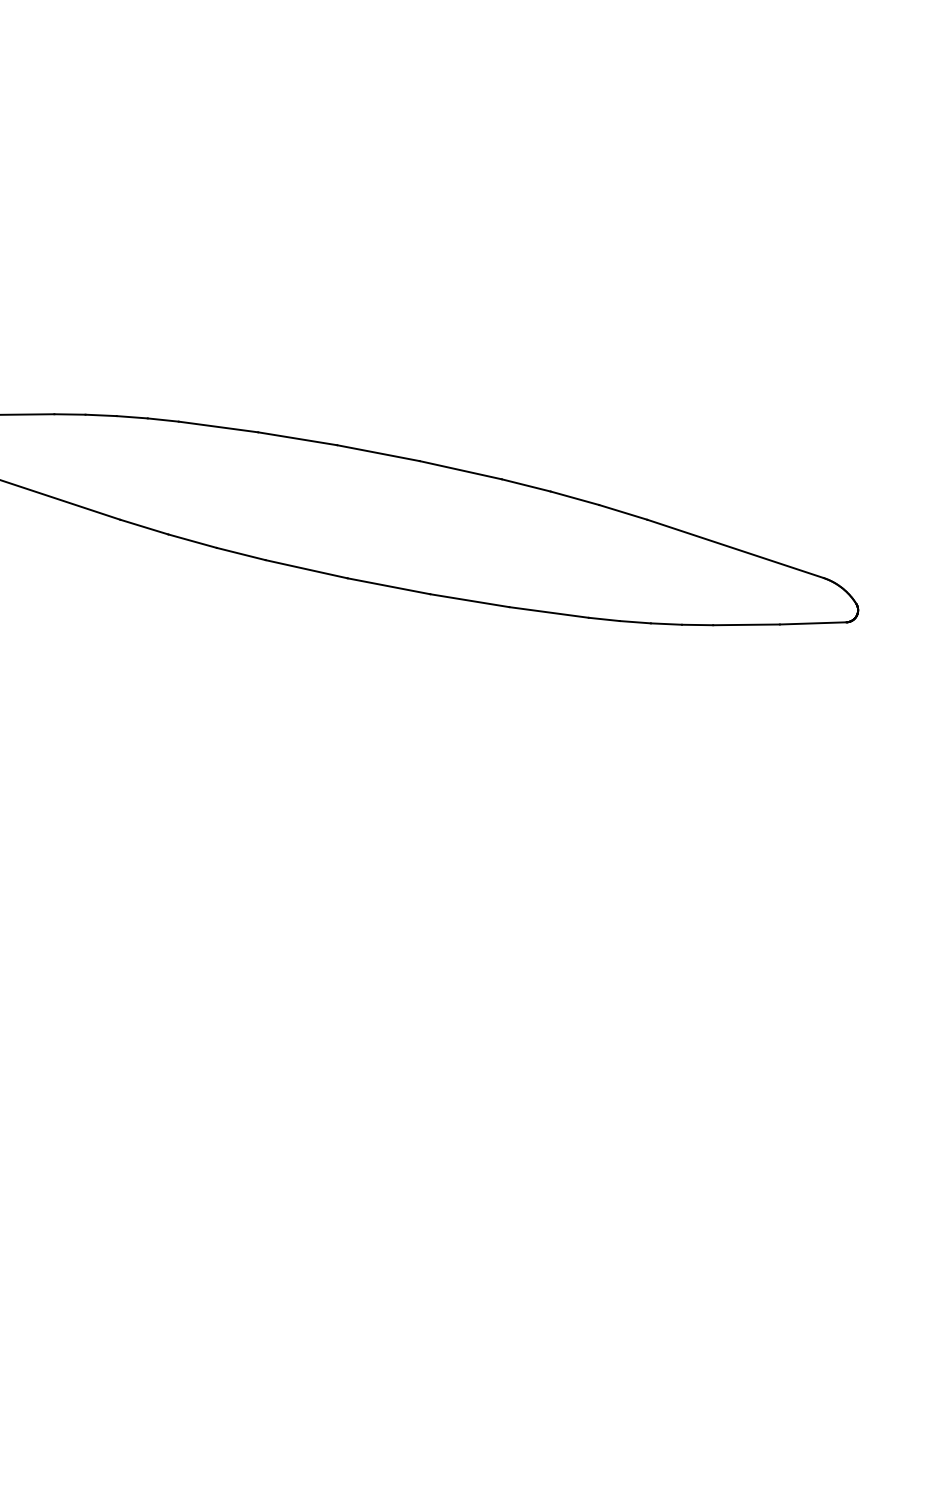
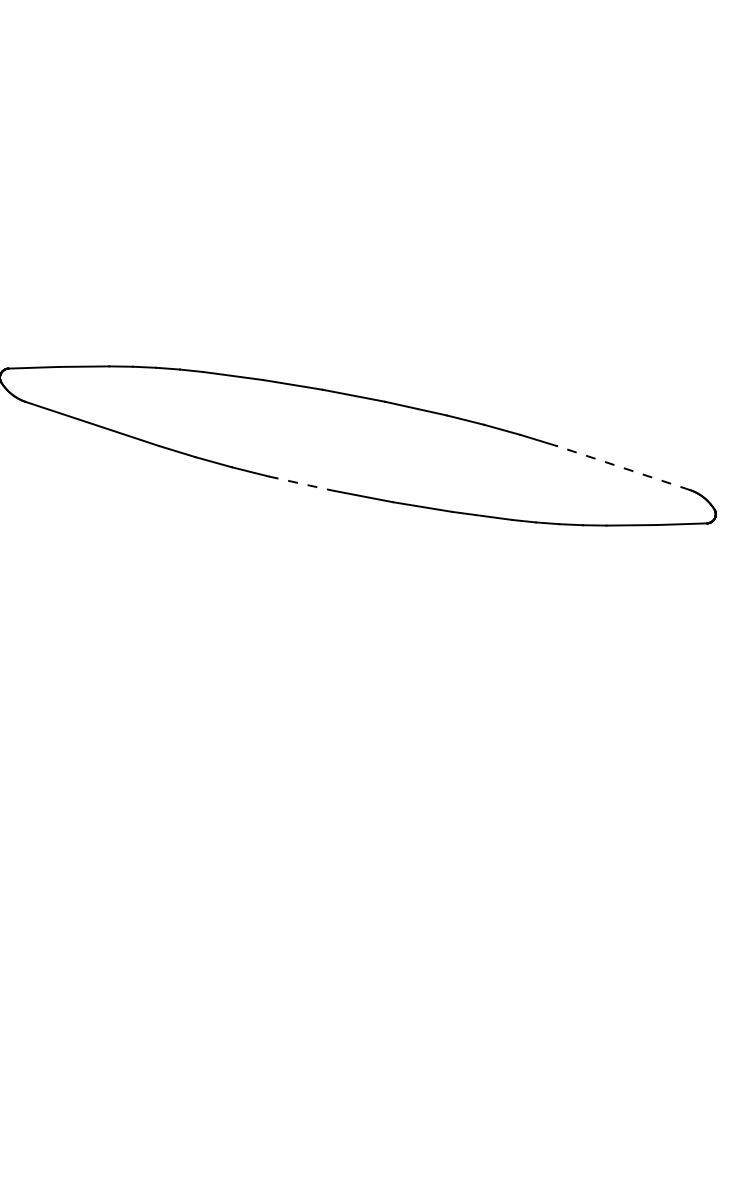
line: (734, 548) -> (622, 467), solid -> dashed
line: (306, 569) -> (299, 483), solid -> dashed

